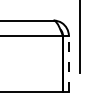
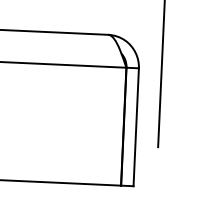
line: (68, 63) -> (135, 126), dashed -> solid

